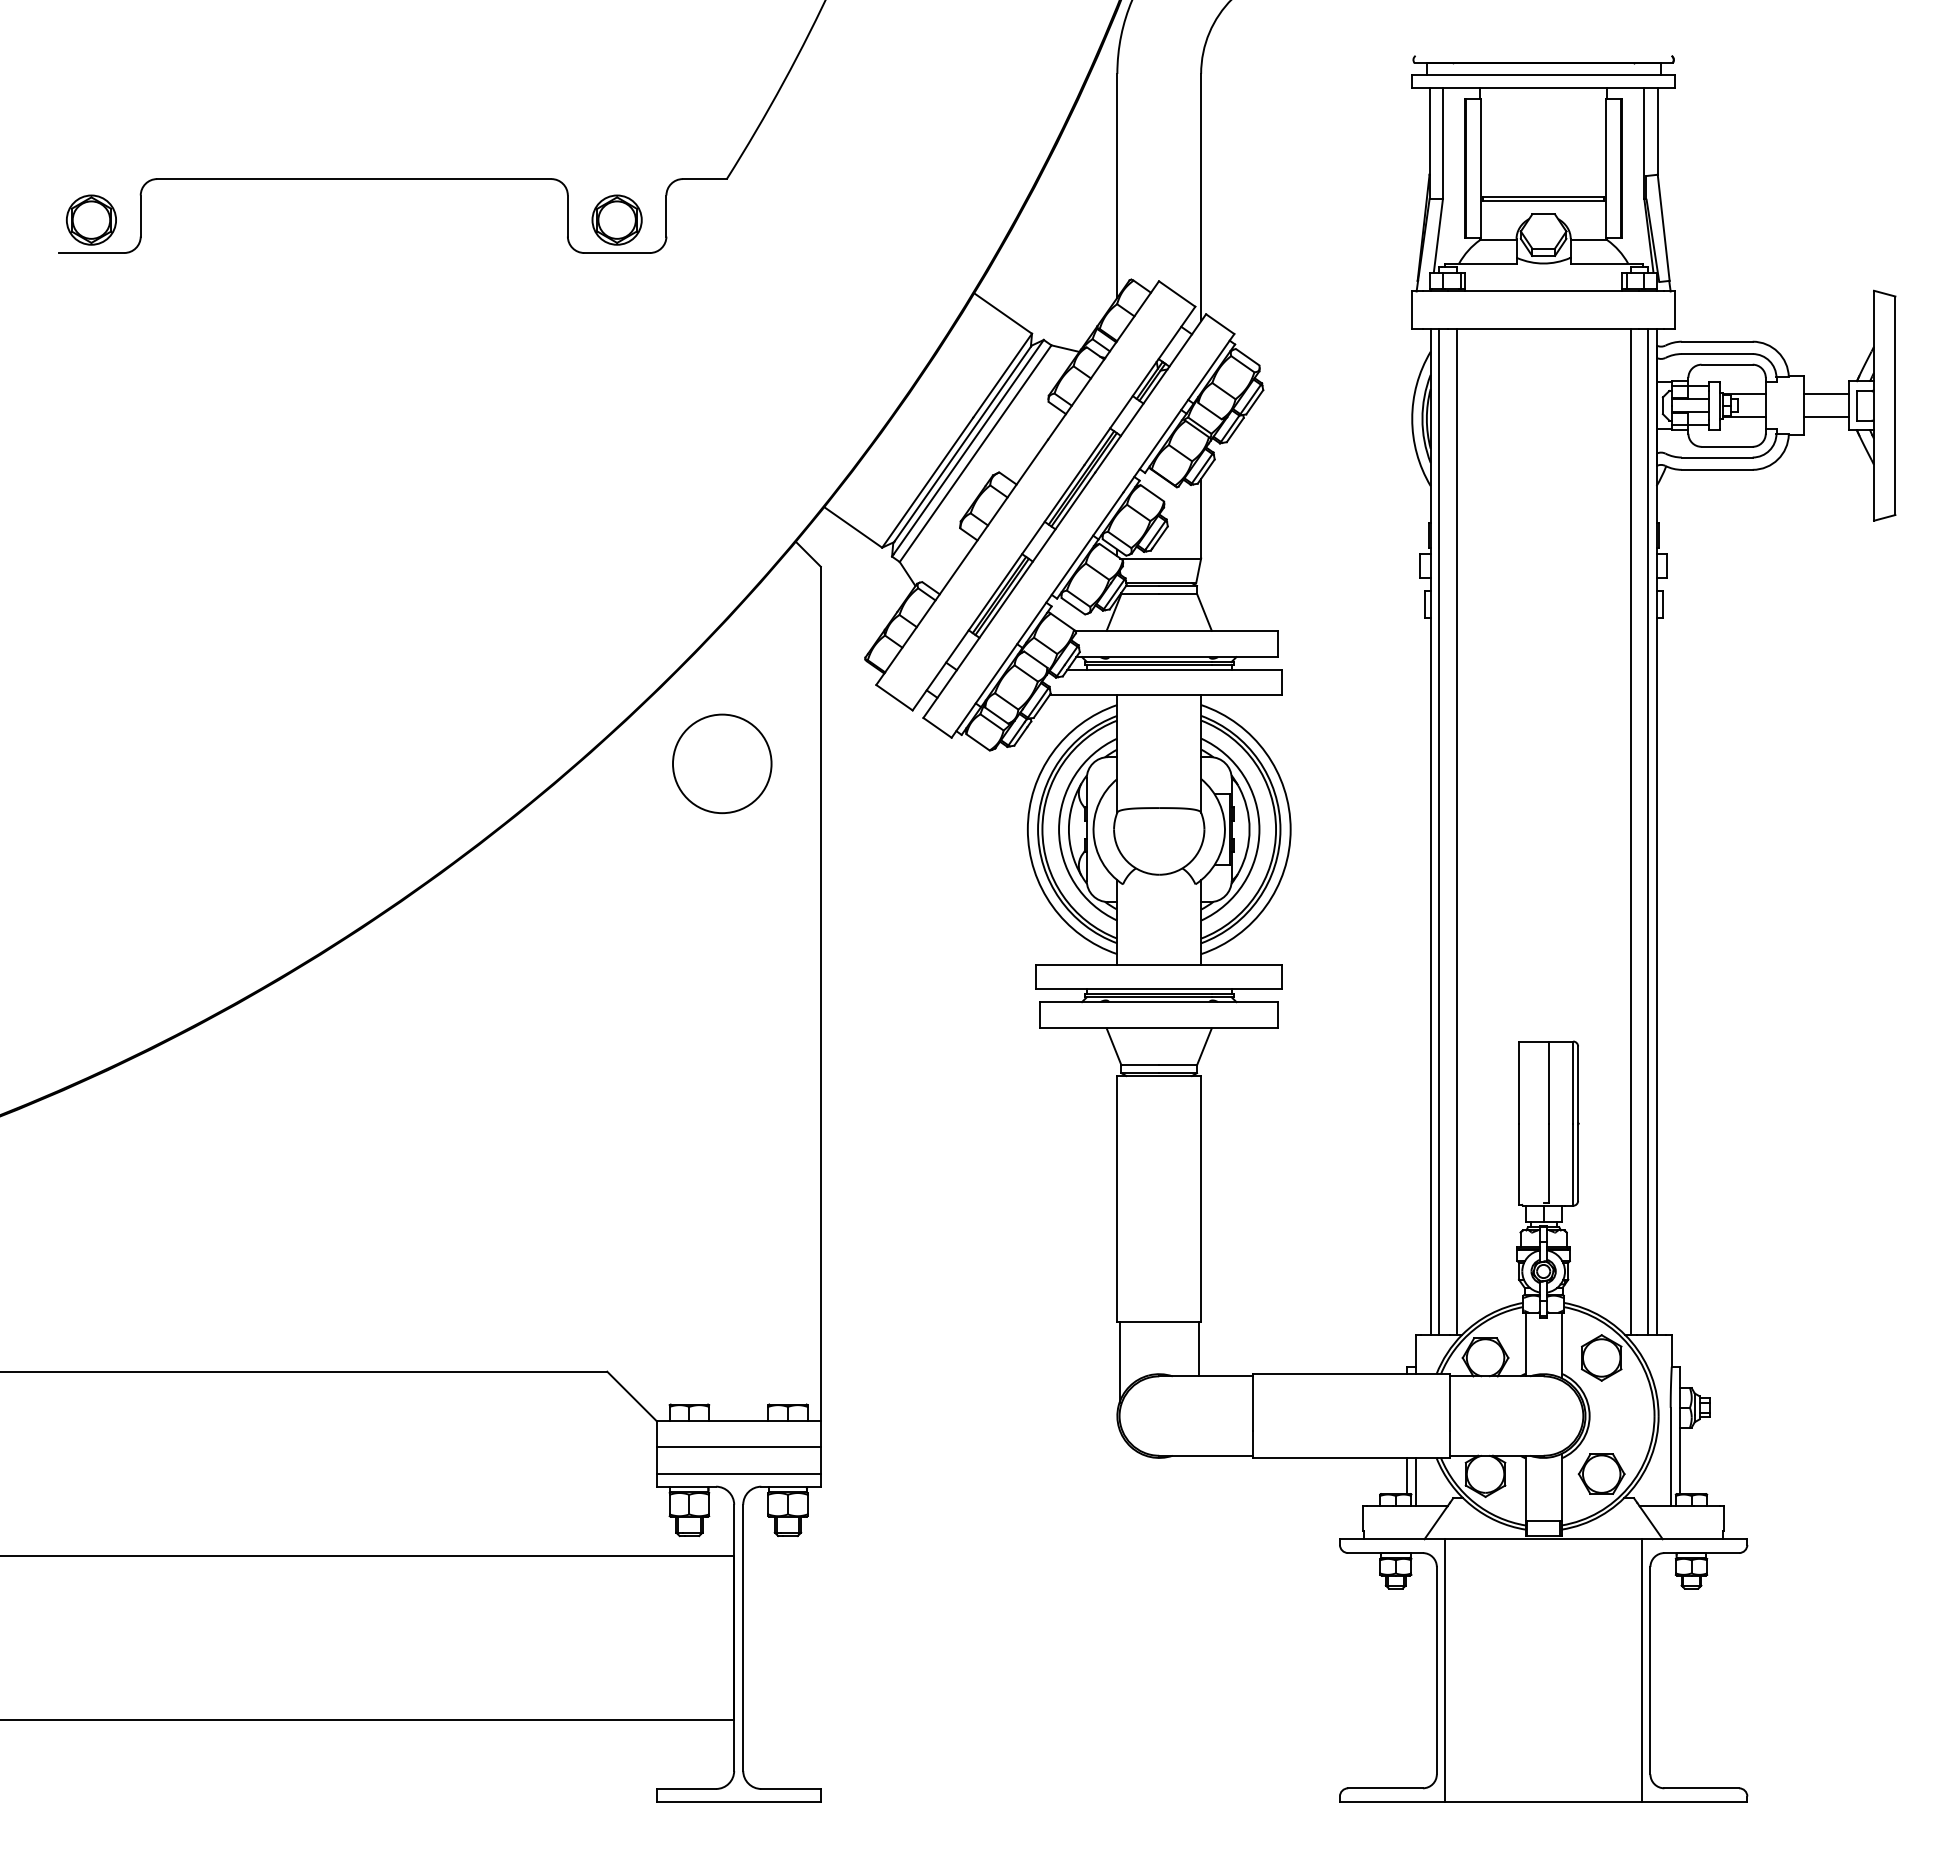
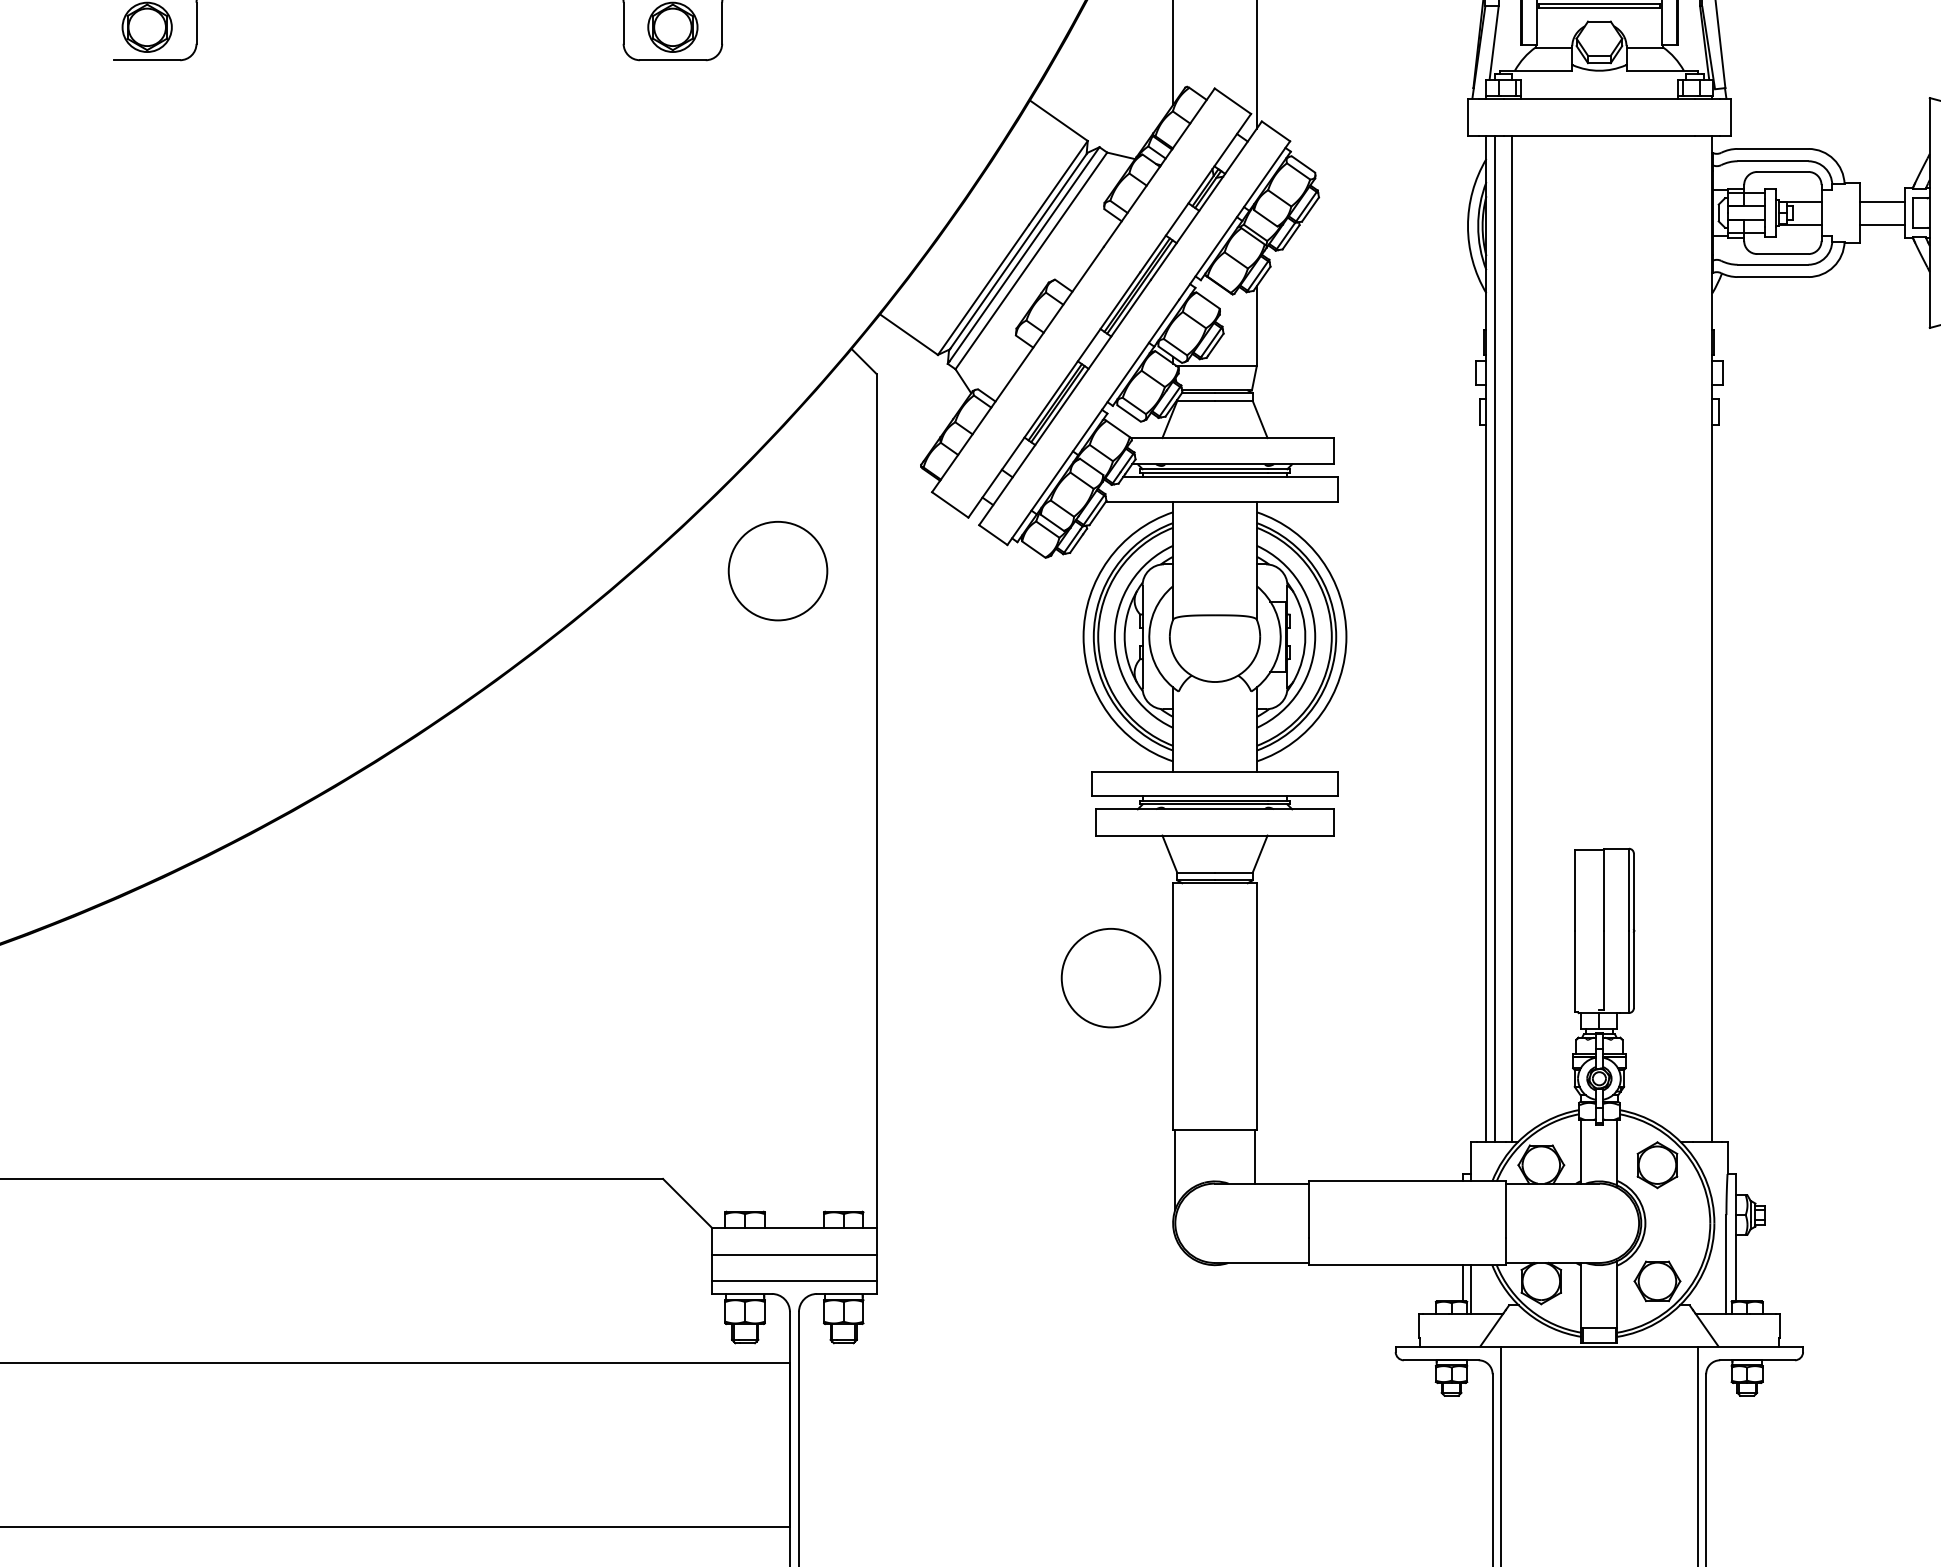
line: (1630, 831) -> (1686, 638), removed
line: (1648, 831) -> (1704, 638), removed
circle: (1055, 1170) -> (1111, 977), added

